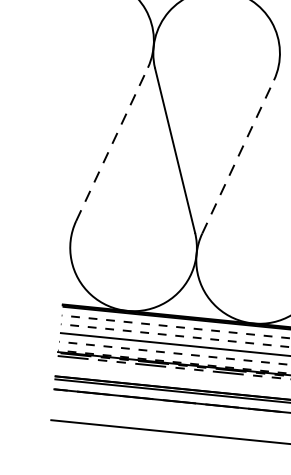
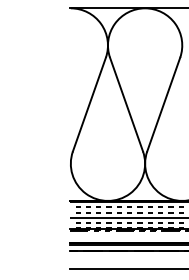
line: (112, 144) -> (89, 104), dashed -> solid
line: (237, 156) -> (163, 104), dashed -> solid

